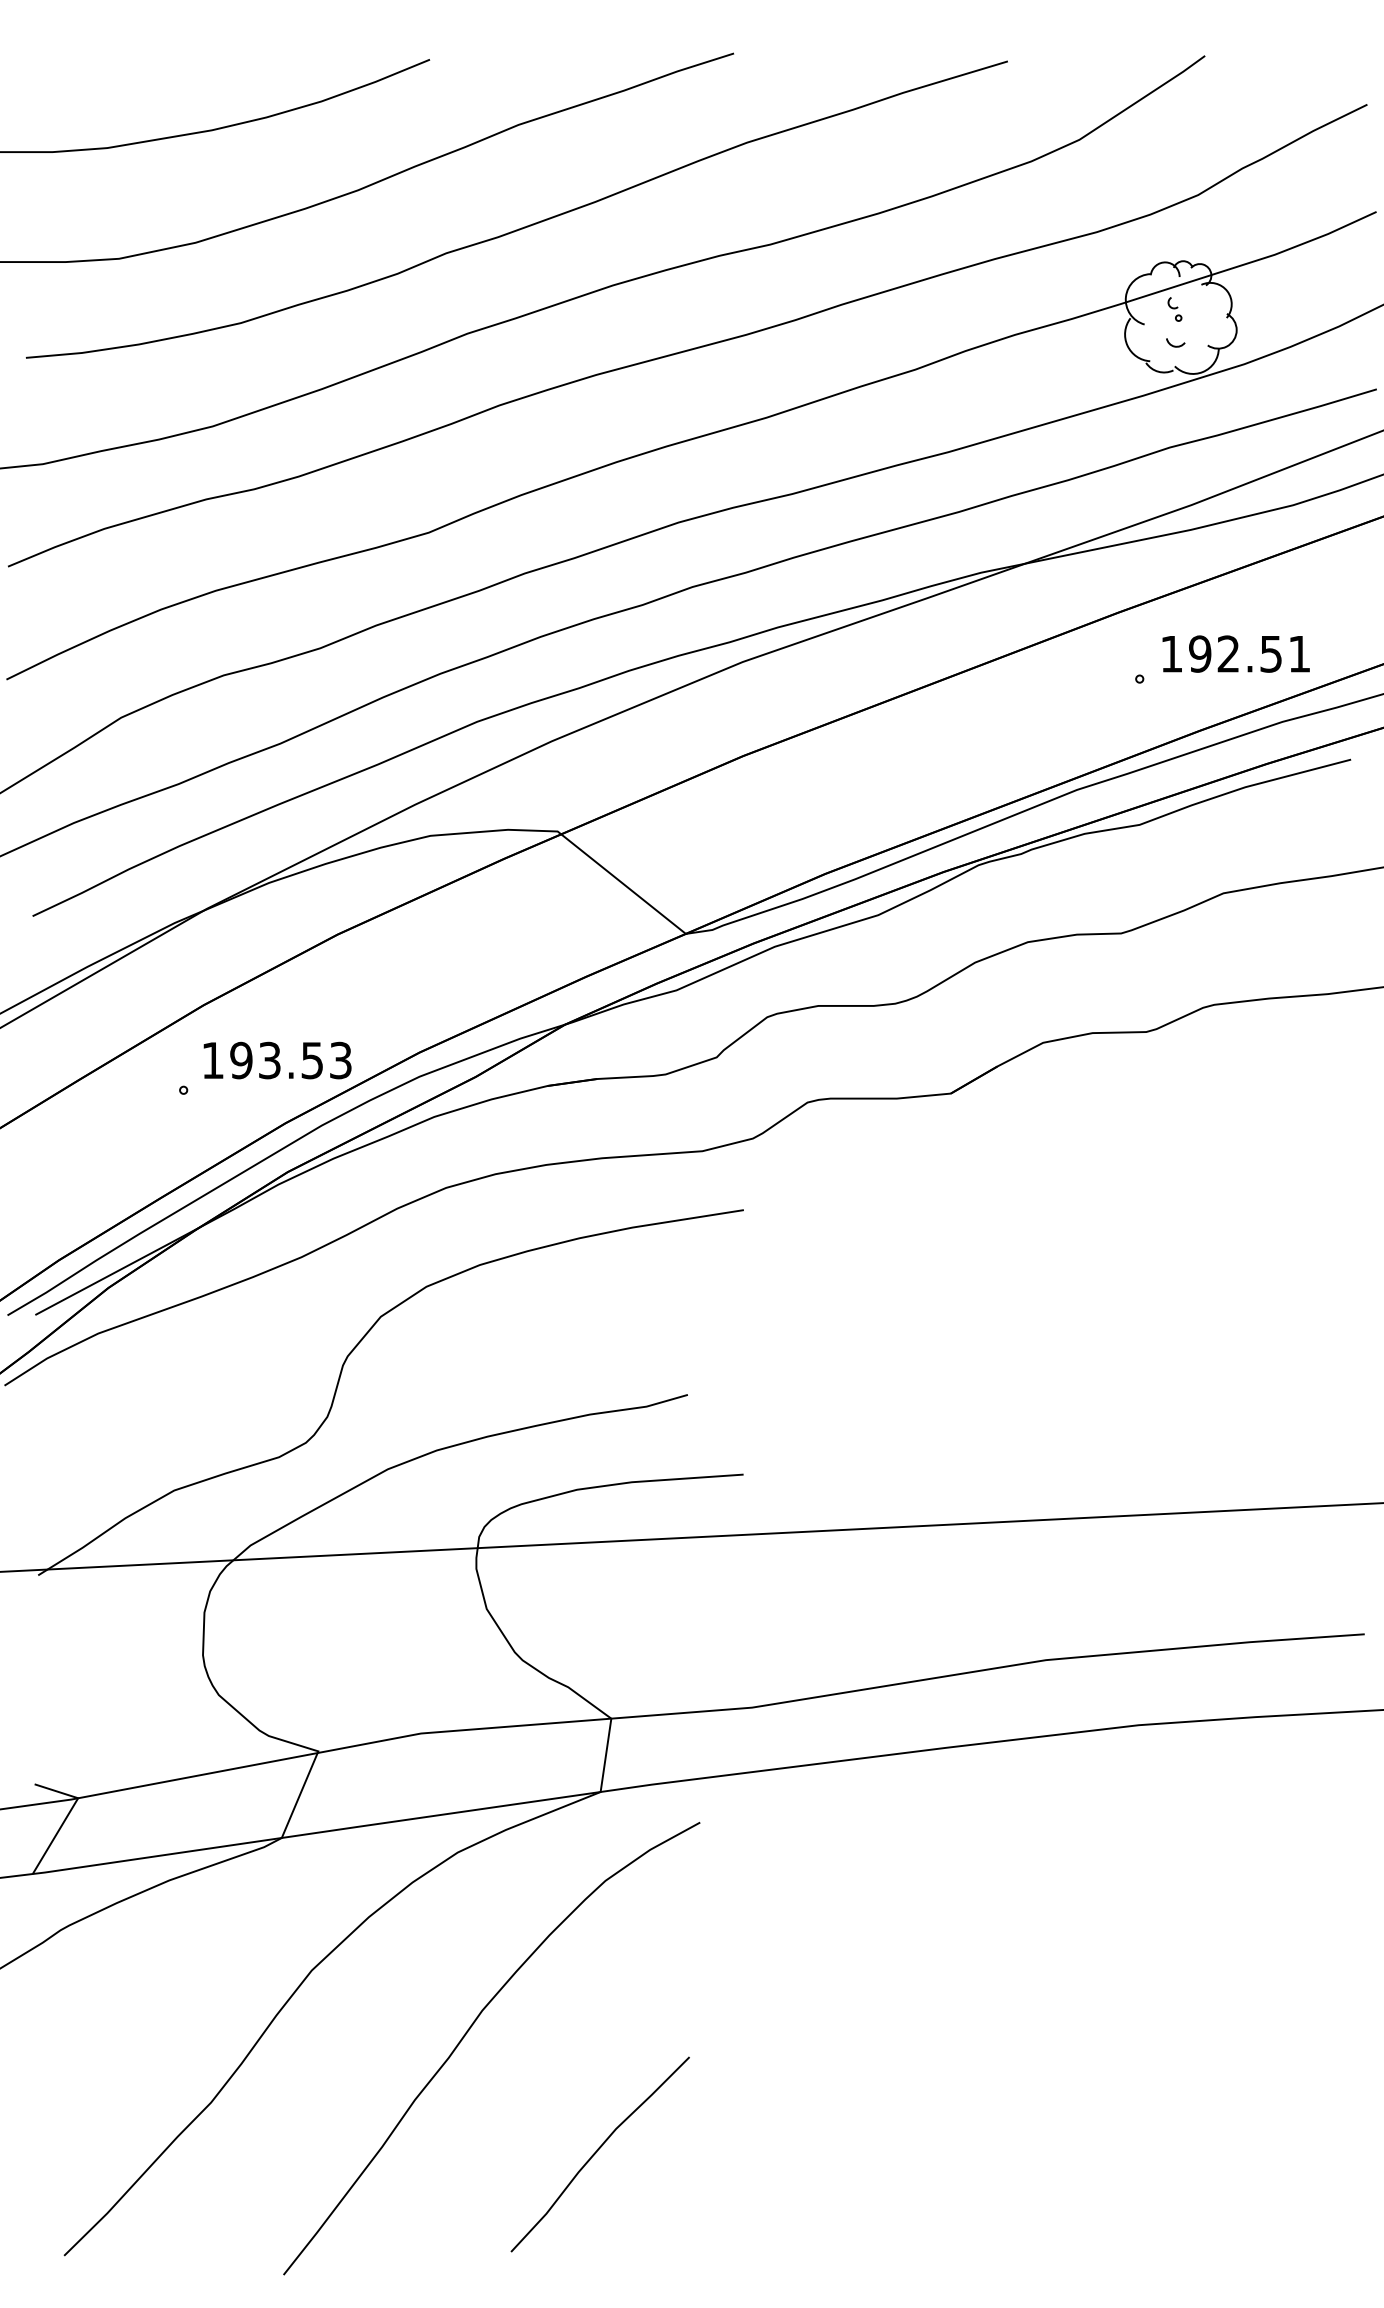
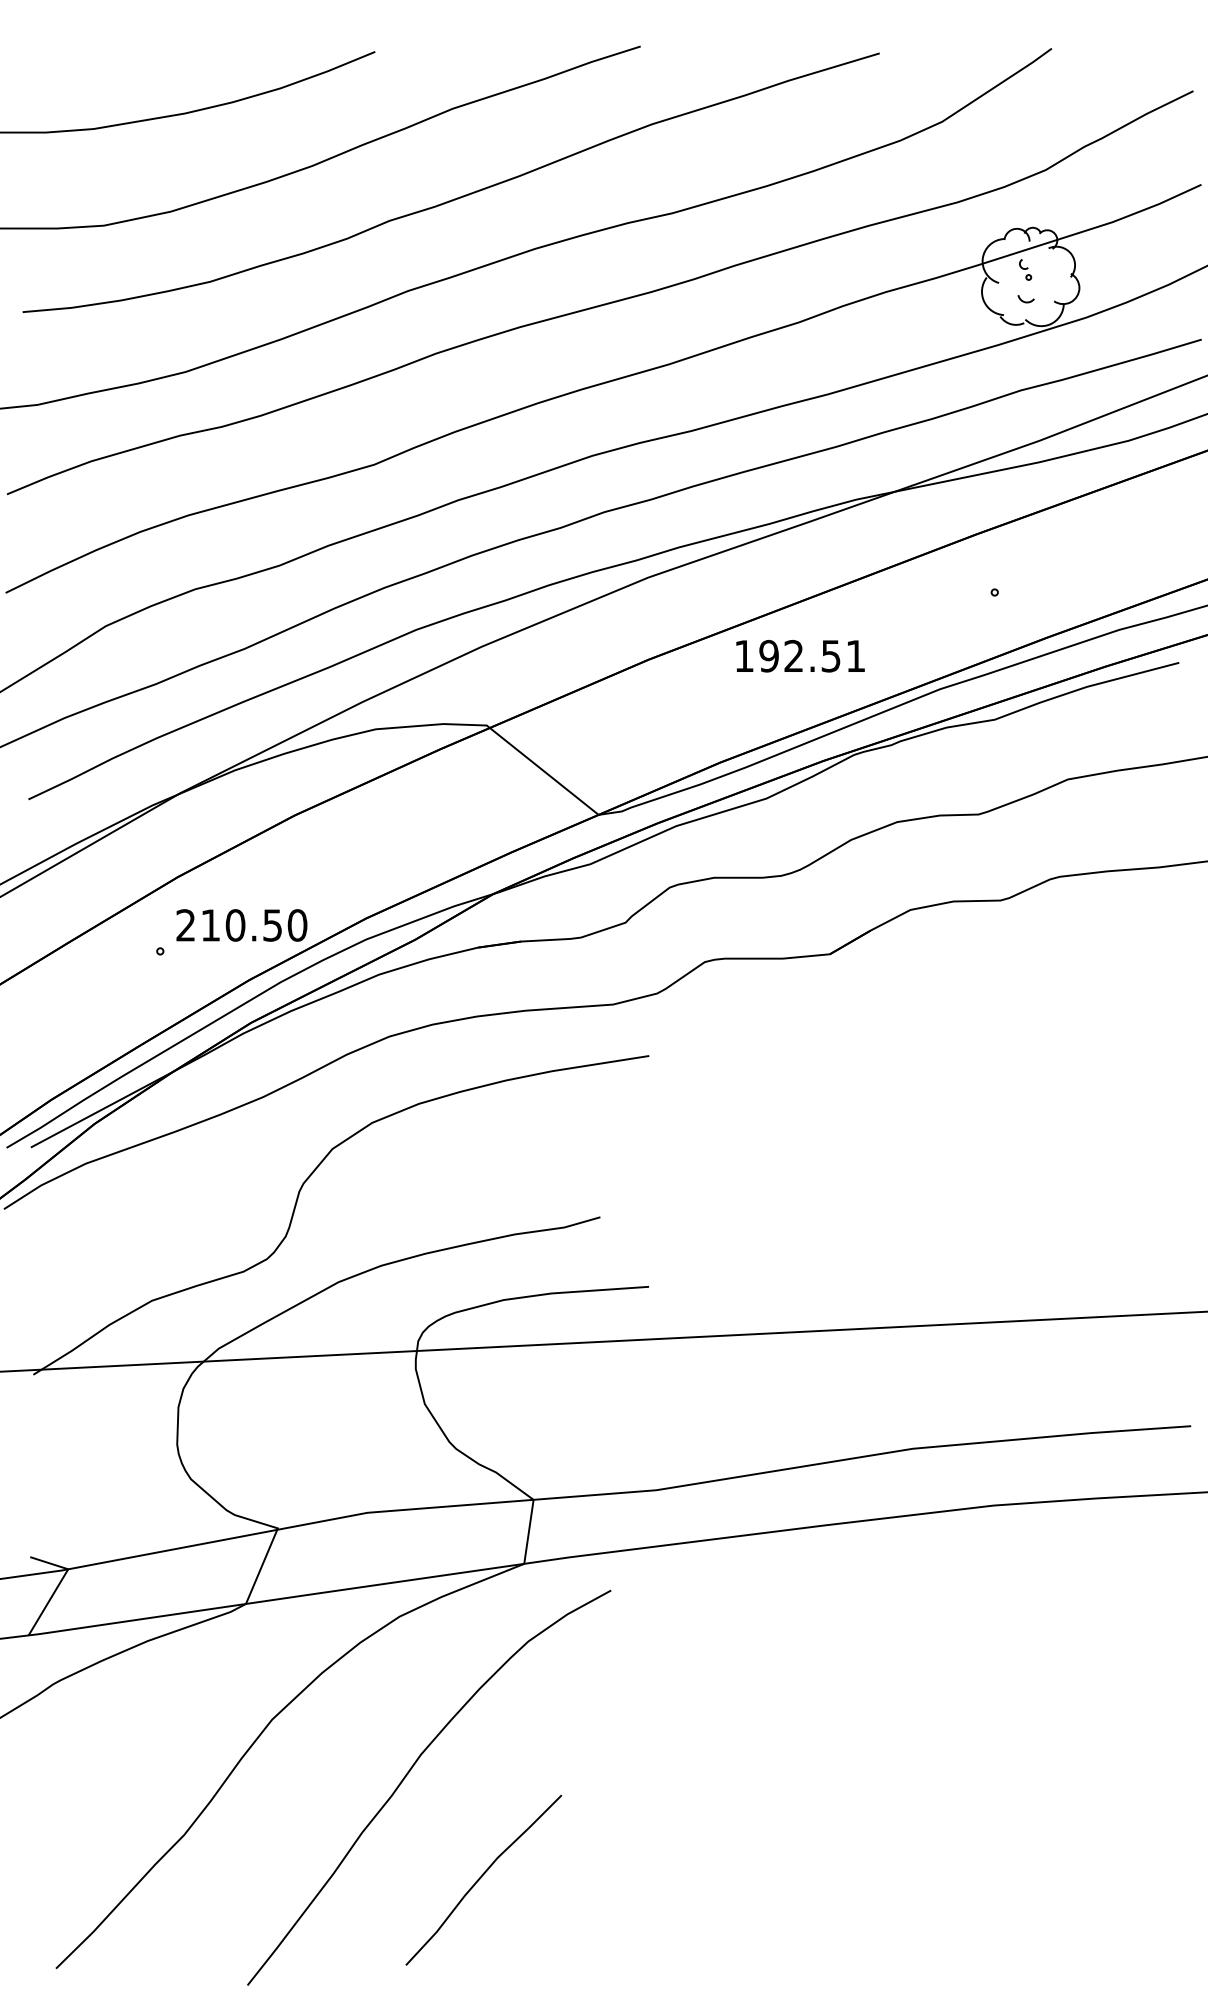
text: (1235, 653) -> (799, 655), moved
text: (277, 1060) -> (242, 925), 193.53 -> 210.50
curve: (596, 2153) -> (480, 1879), moved

